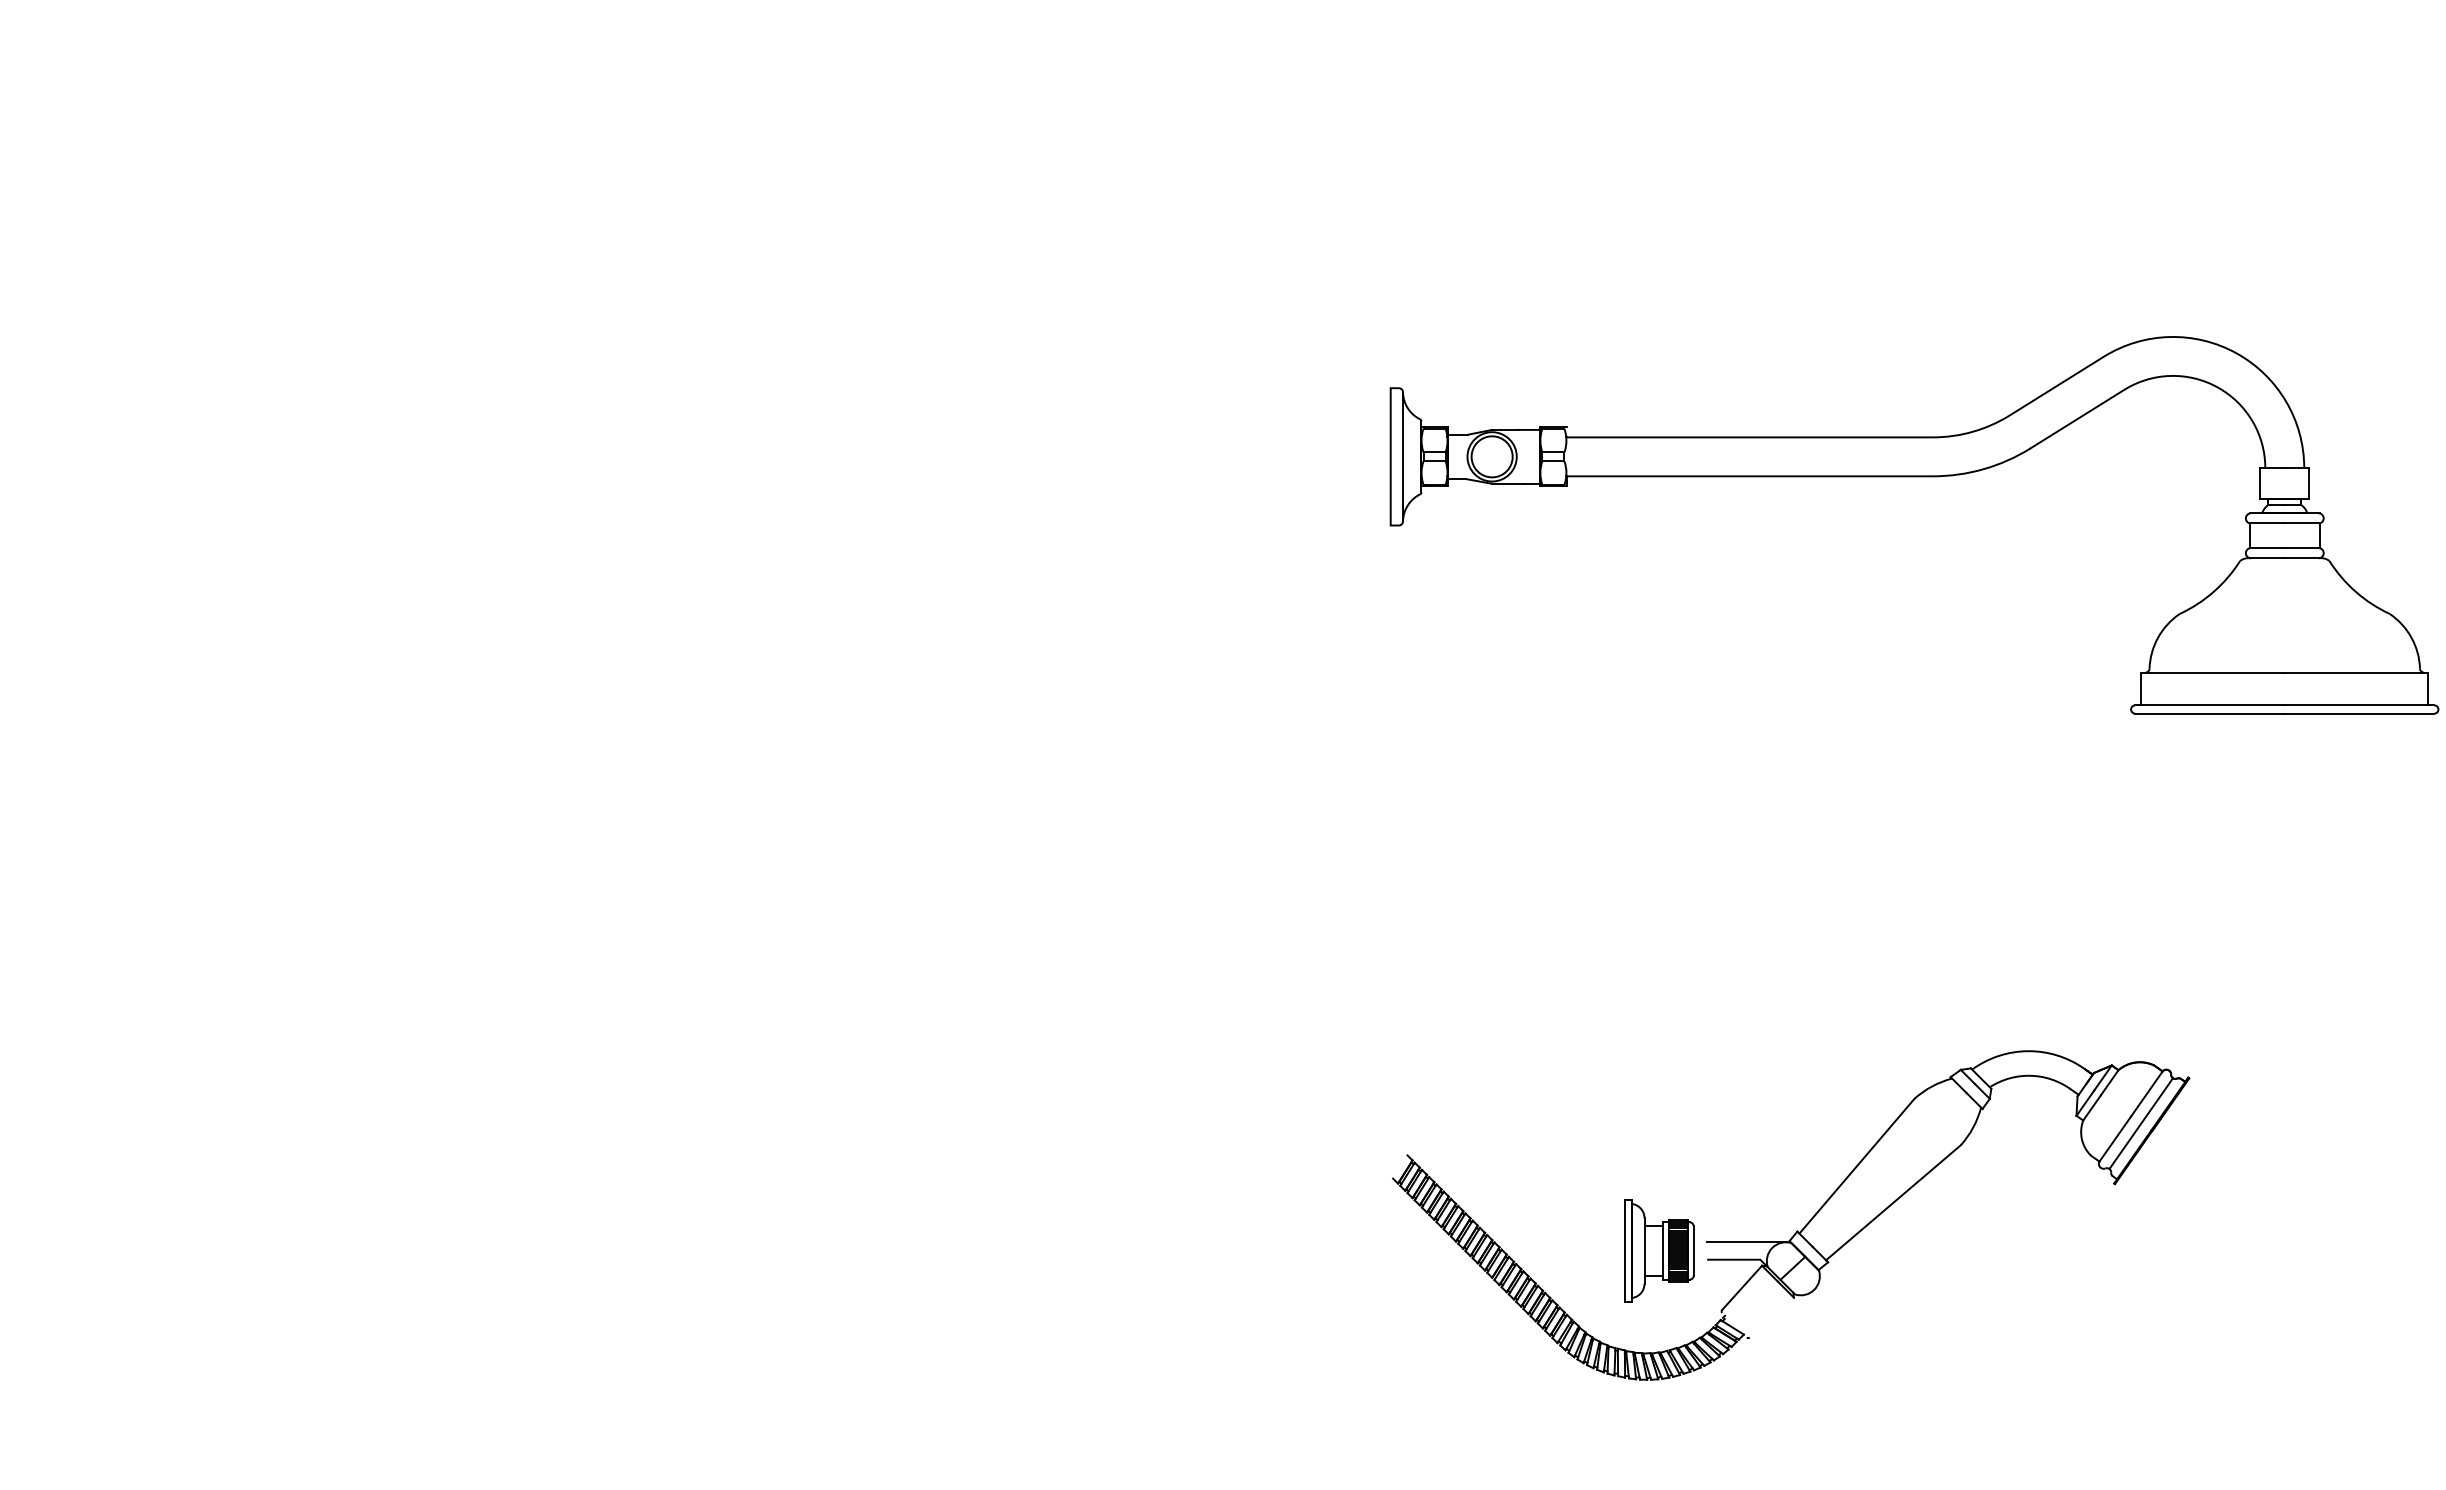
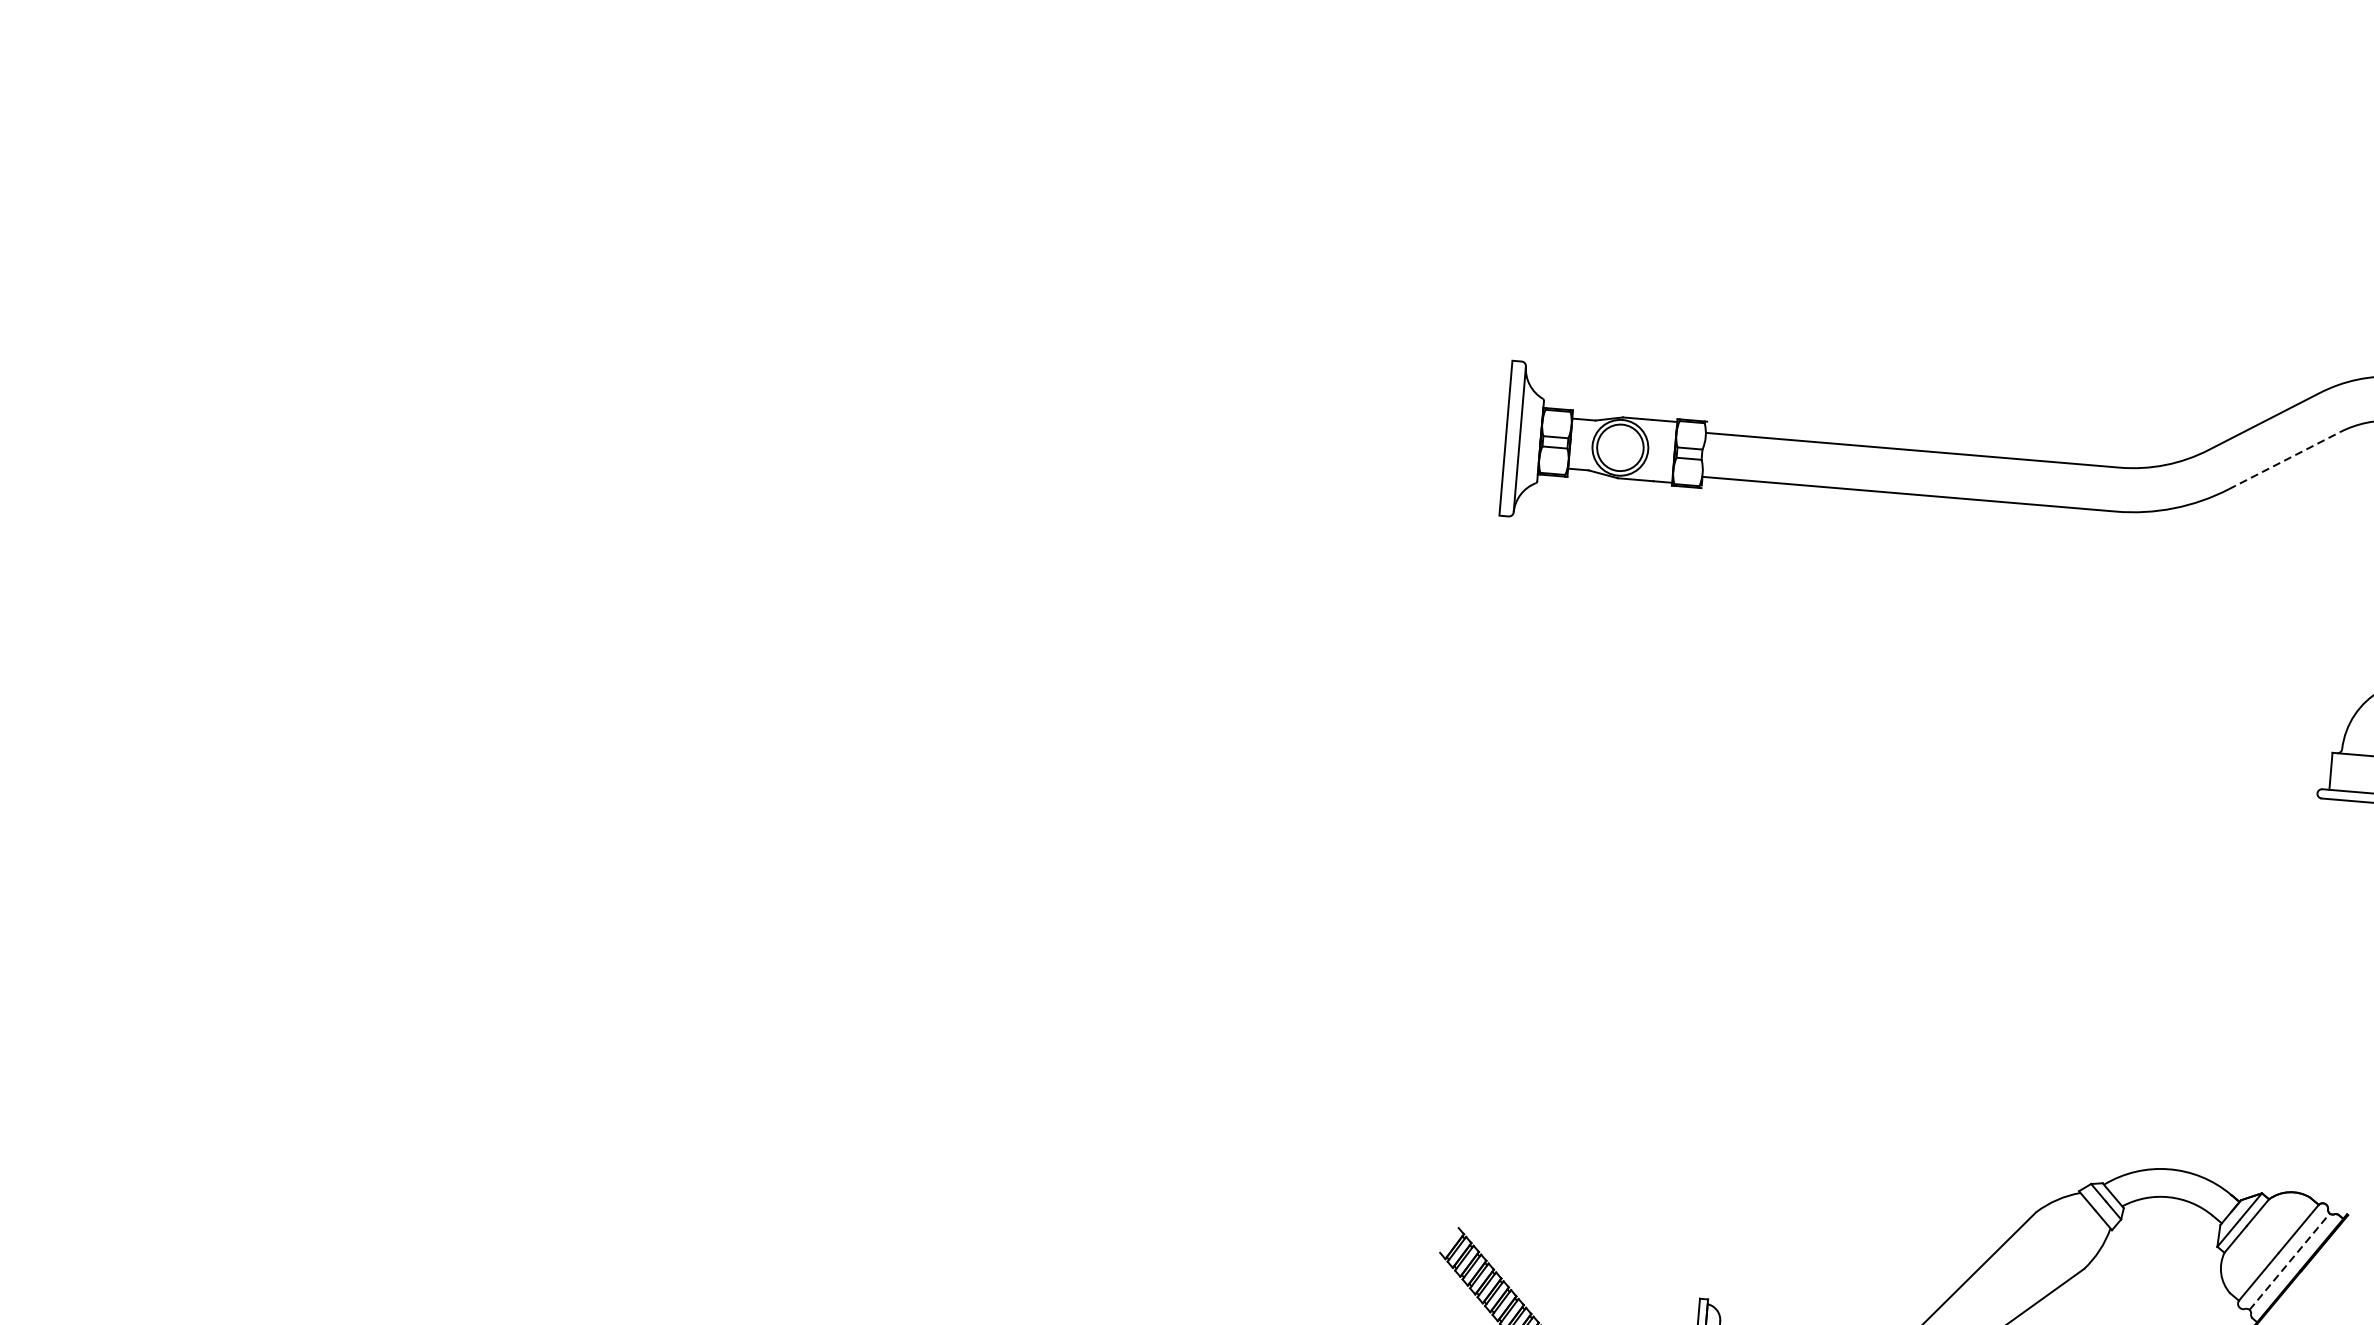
line: (2077, 418) -> (2284, 460), solid -> dashed
line: (2141, 1123) -> (2289, 1261), solid -> dashed

